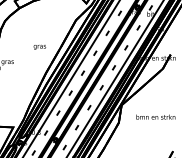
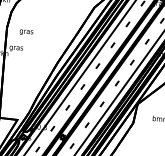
text: (39, 46) -> (26, 31), moved

